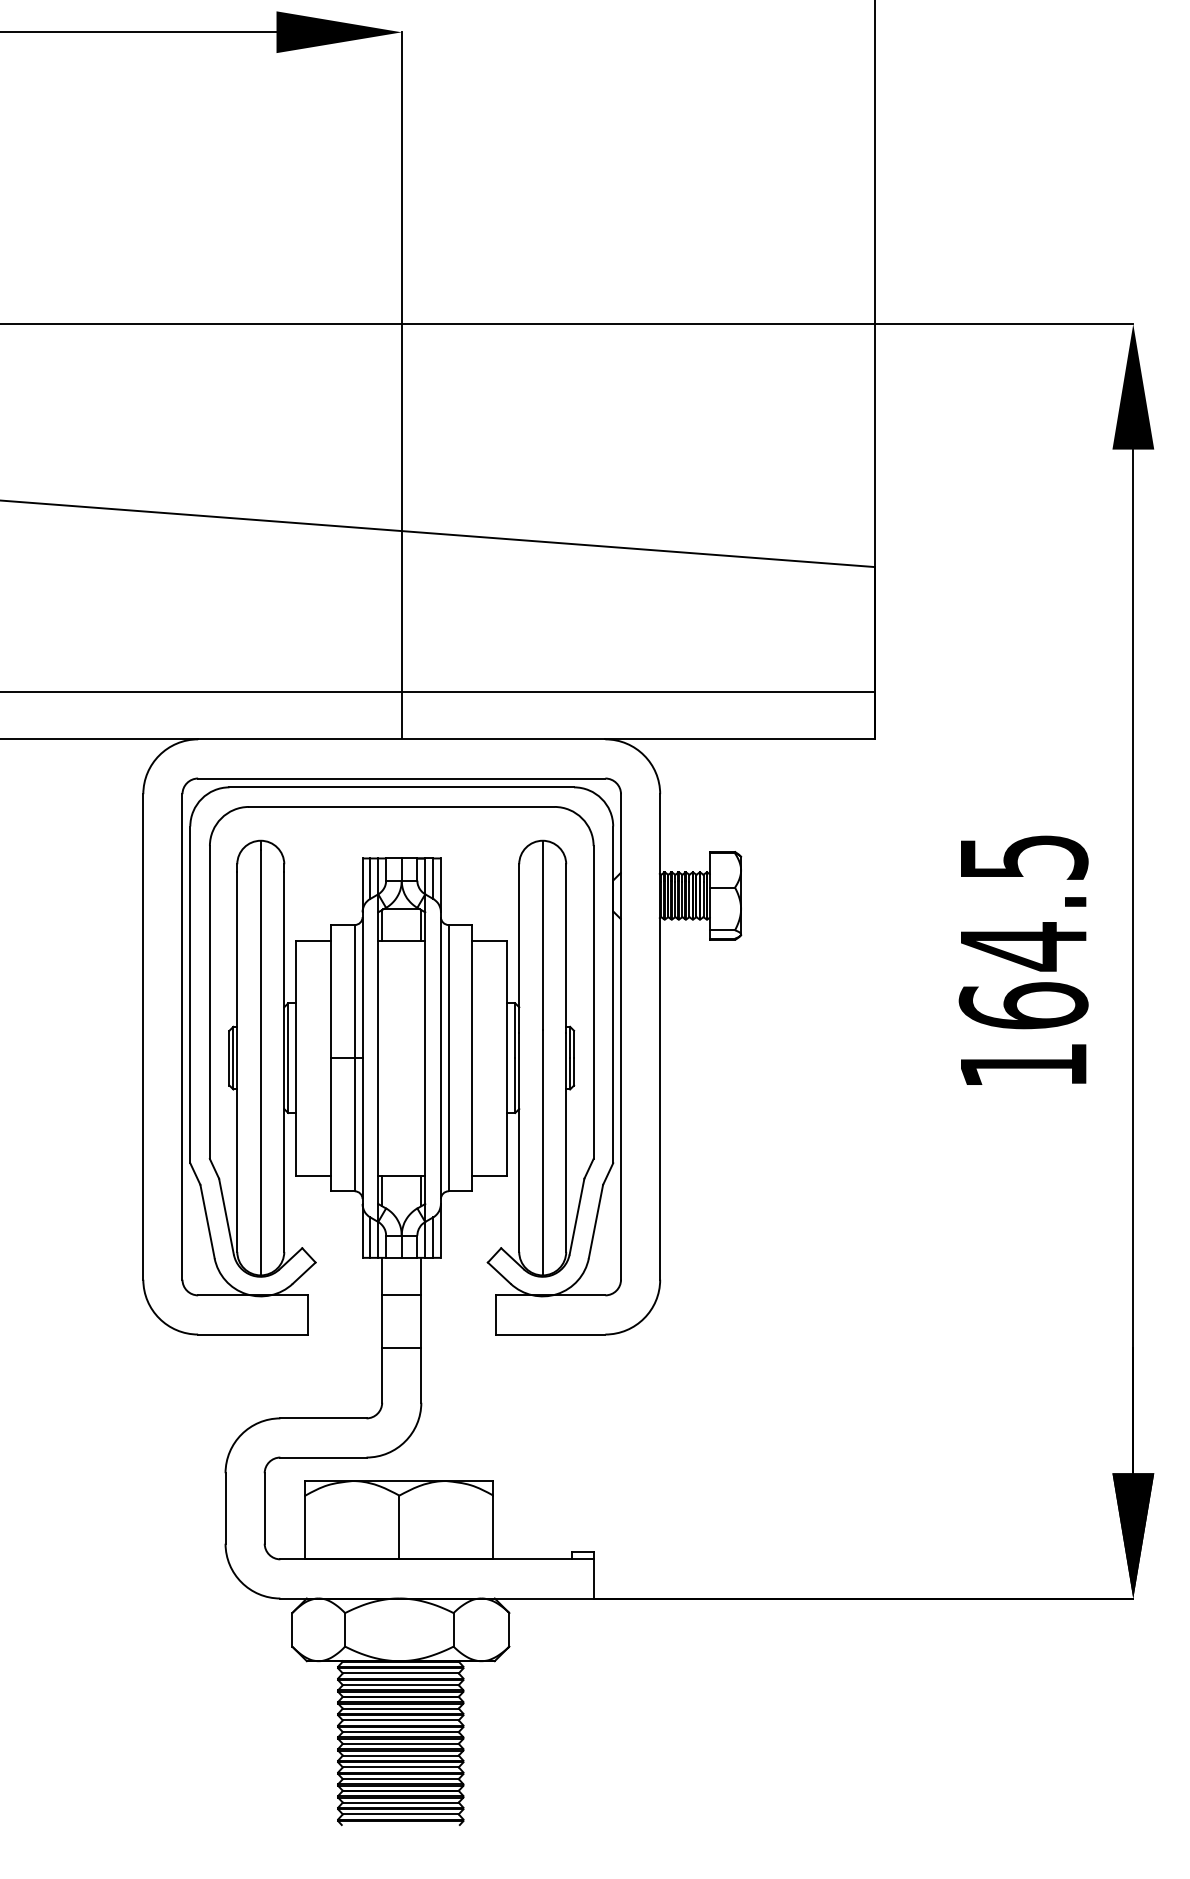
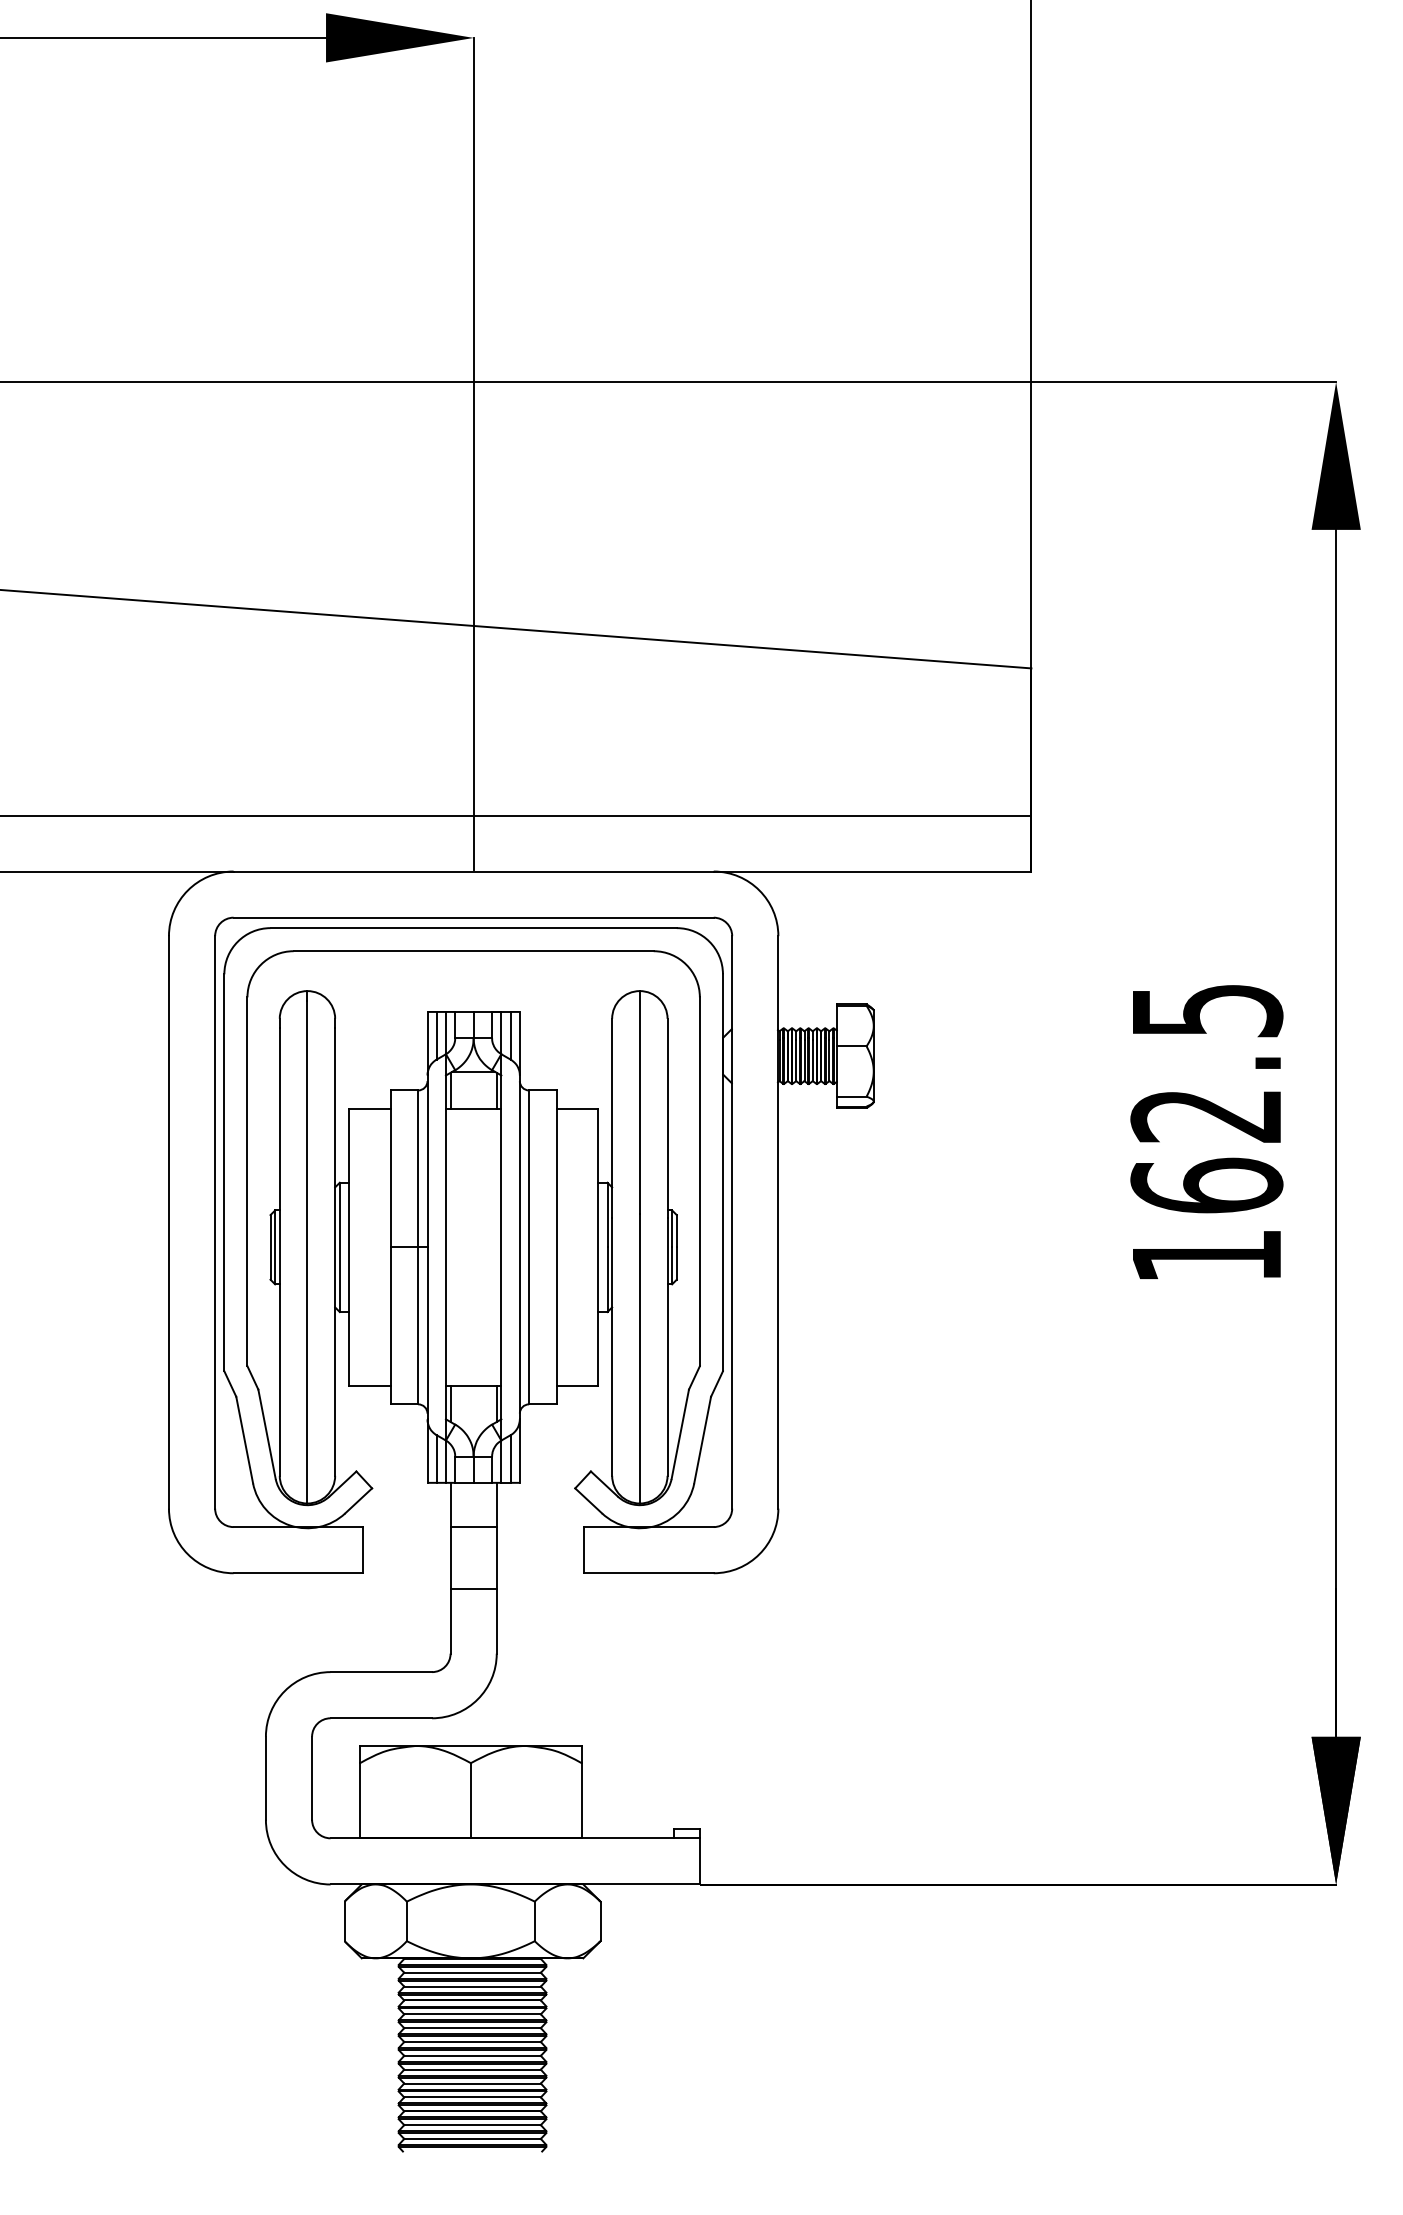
text: (1022, 946) -> (1205, 1115), 164.5 -> 162.5

